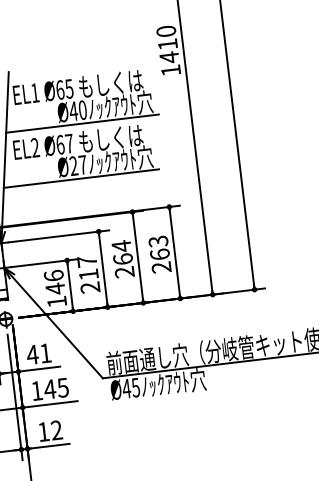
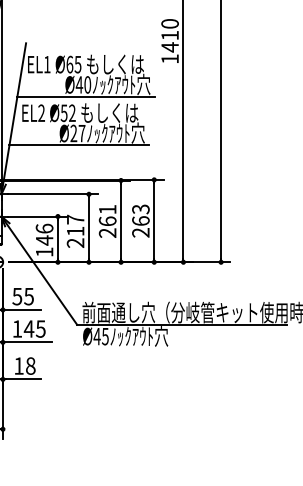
text: (64, 144) -> (67, 113), Ø67 -> Ø52
text: (121, 246) -> (107, 209), 264 -> 261
text: (38, 354) -> (22, 296), 41 -> 55
text: (56, 429) -> (30, 365), 12 -> 18

